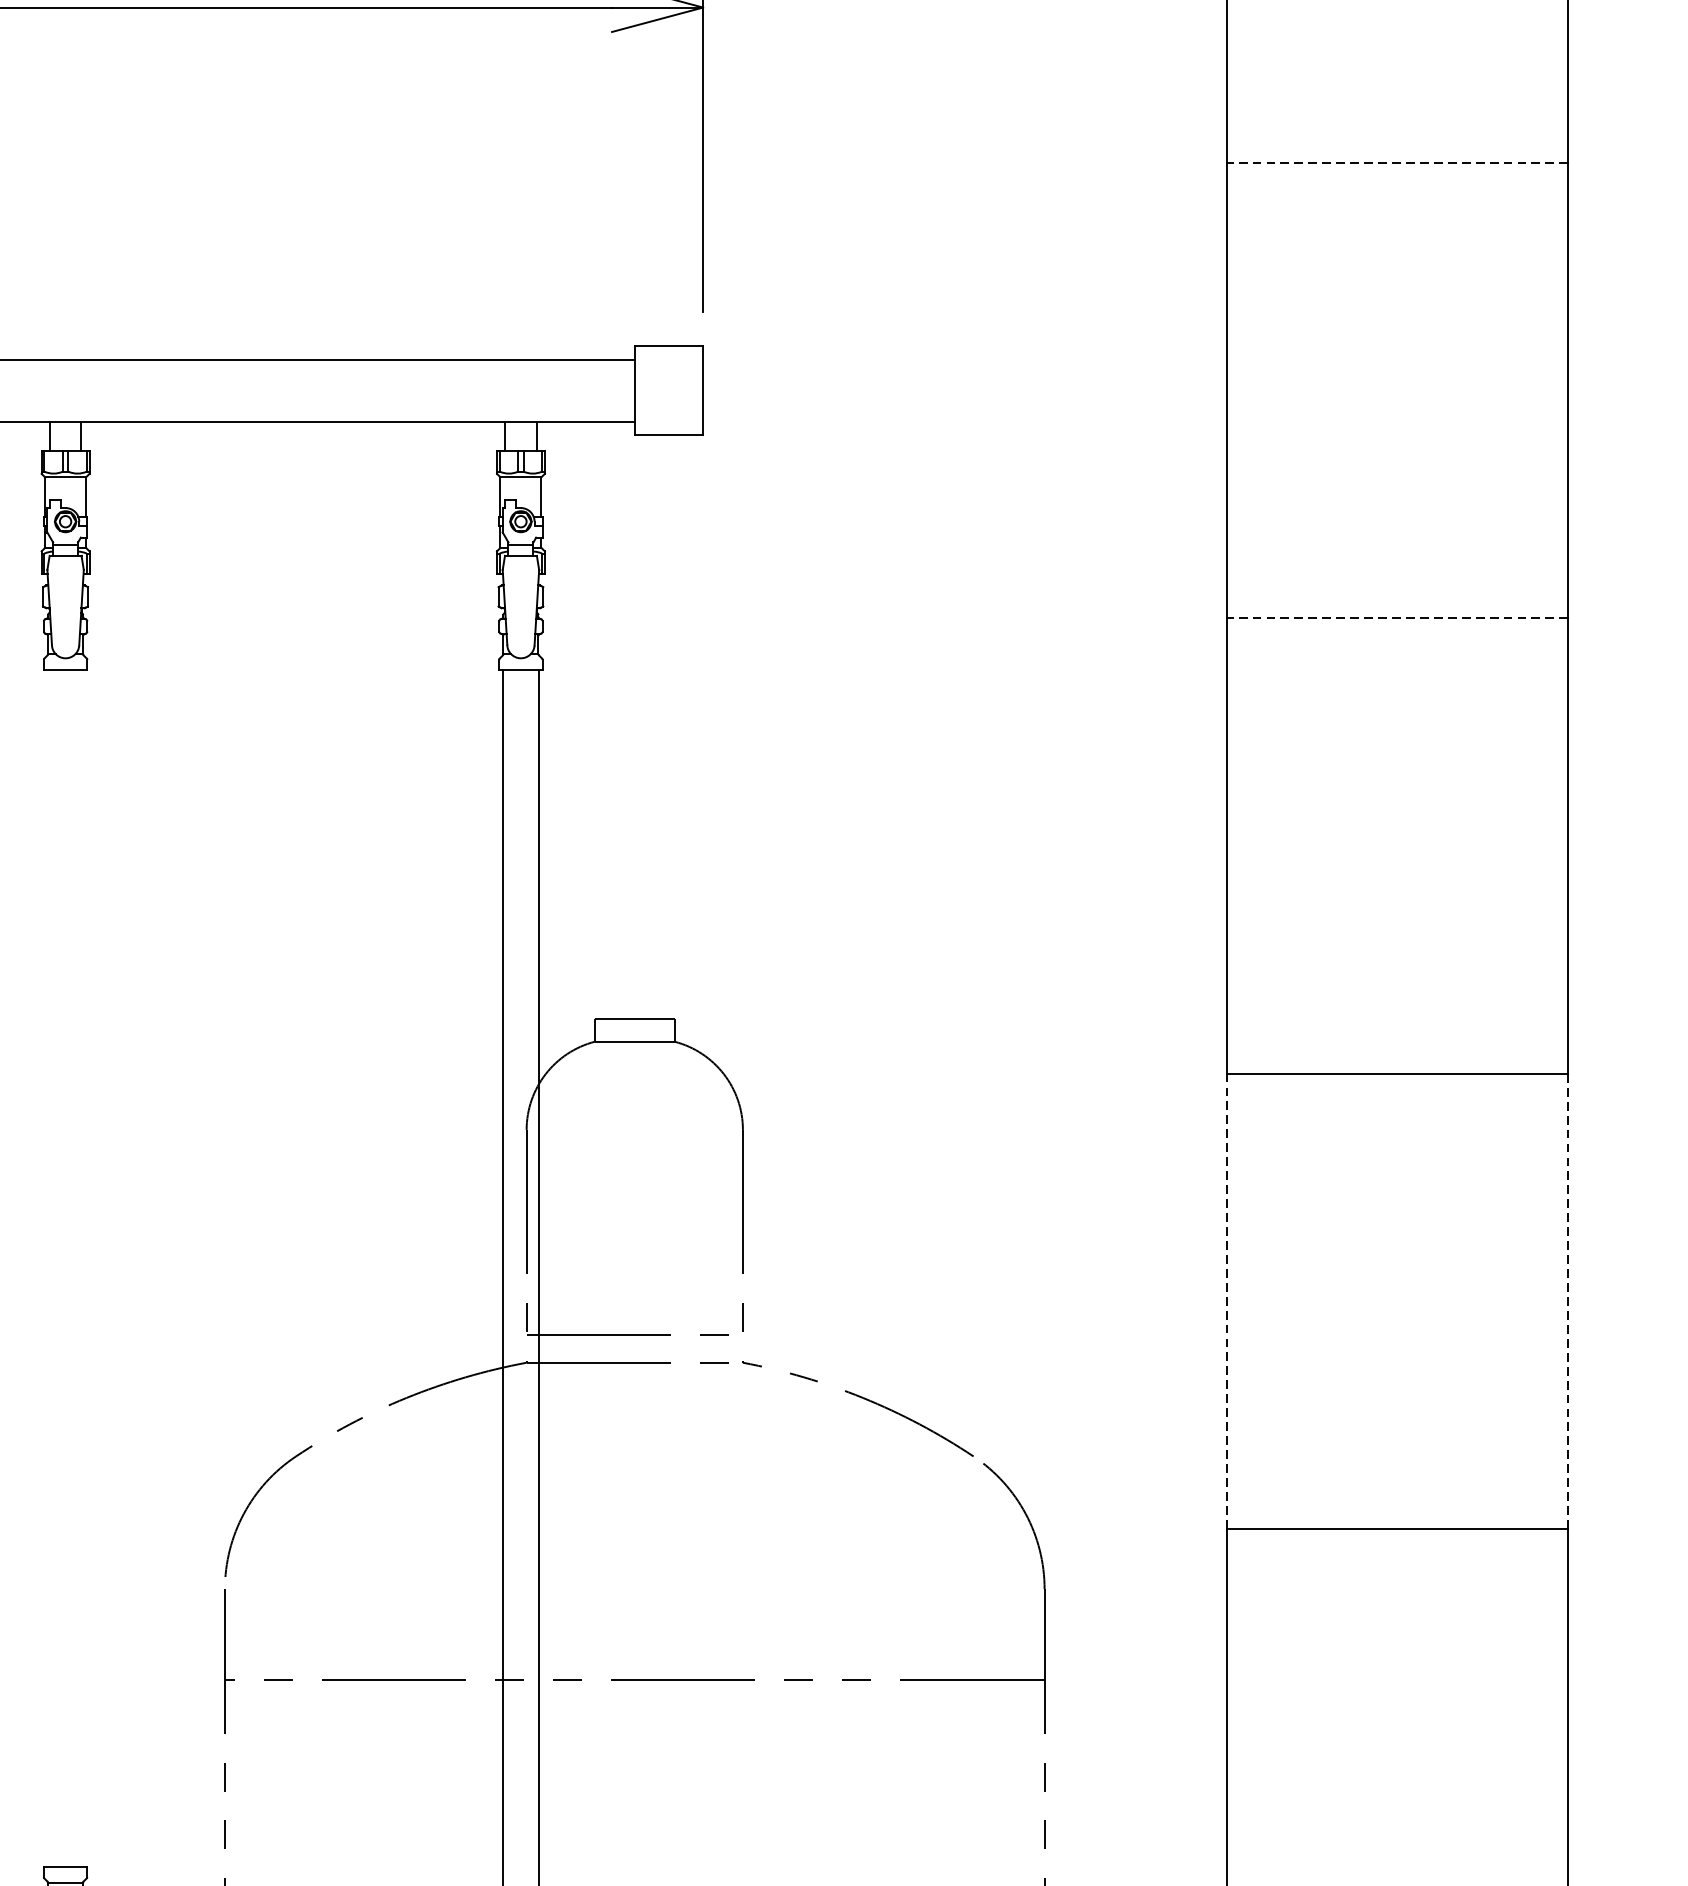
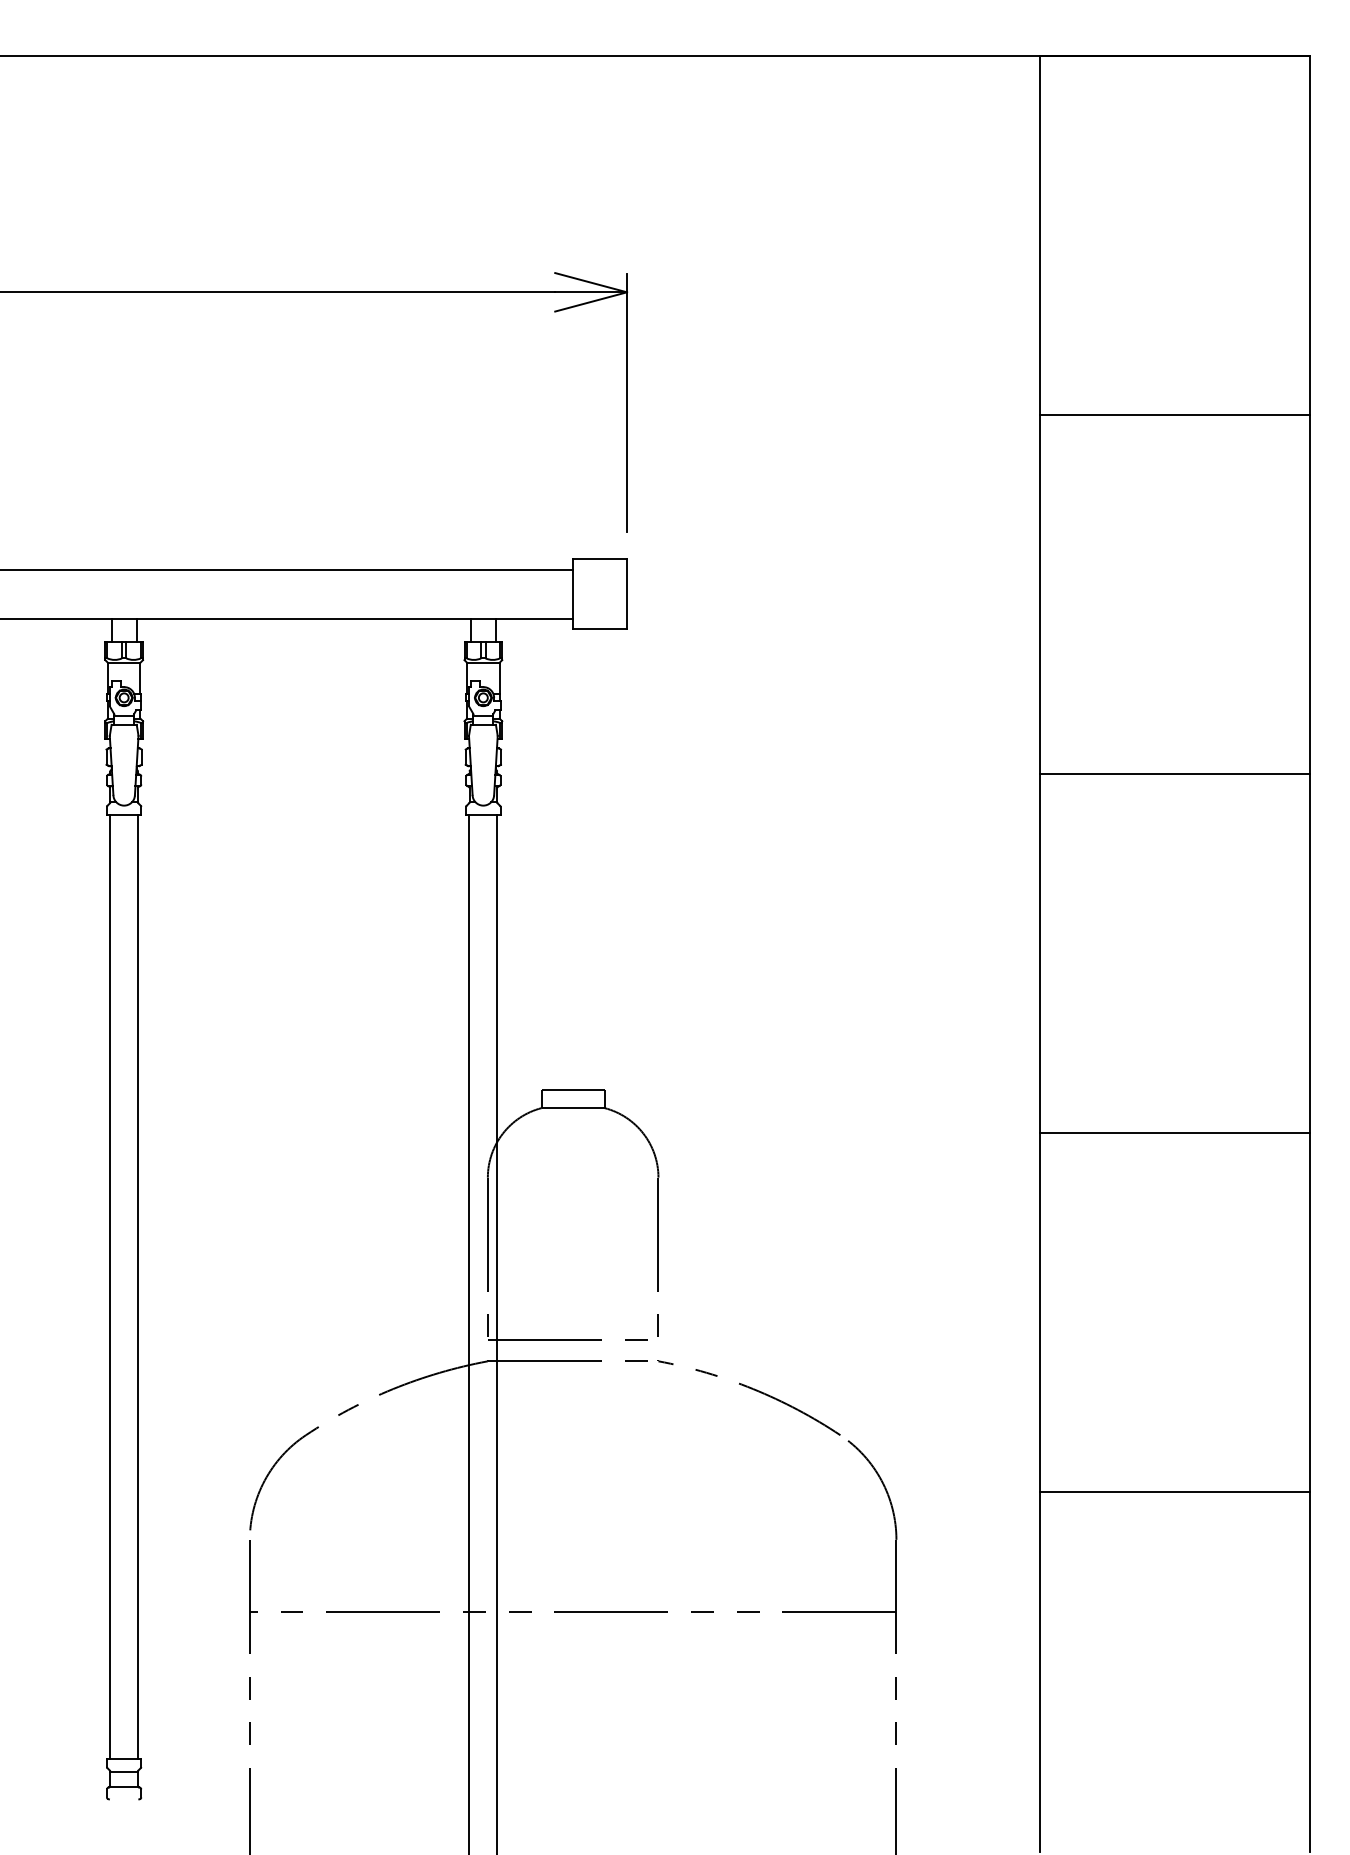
line: (1397, 162) -> (1174, 414), dashed -> solid
line: (1397, 618) -> (1174, 774), dashed -> solid
line: (48, 1267) -> (110, 1286), added
line: (83, 1267) -> (138, 1286), added
line: (1227, 1300) -> (1040, 1312), dashed -> solid
line: (1568, 1300) -> (1309, 1312), dashed -> solid

